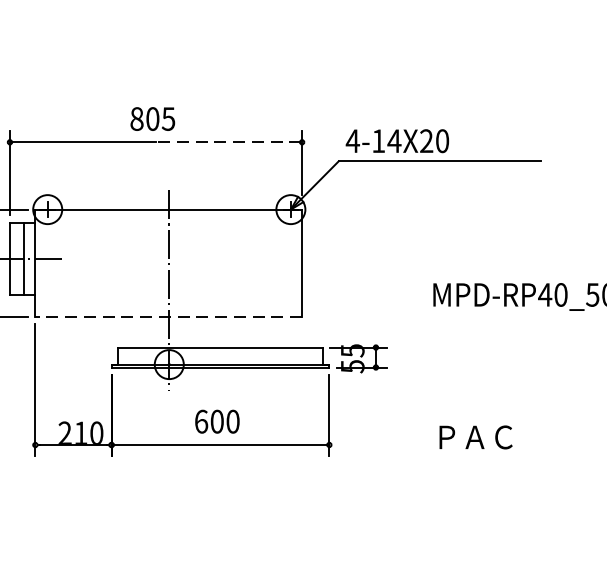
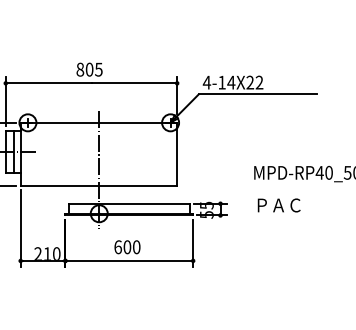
text: (442, 140) -> (259, 82), 4-14X20 -> 4-14X22
line: (229, 142) -> (134, 83), dashed -> solid
line: (167, 316) -> (98, 185), dashed -> solid
text: (474, 437) -> (278, 205), moved

